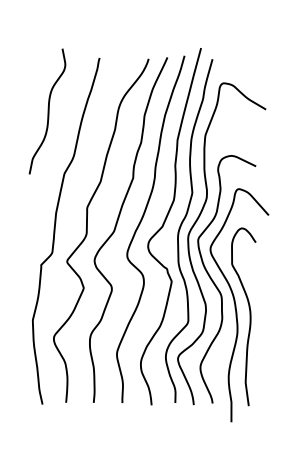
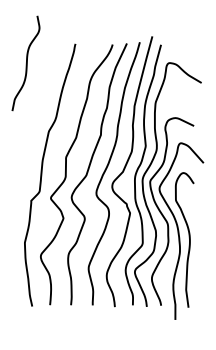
curve: (48, 111) -> (26, 63), moved

